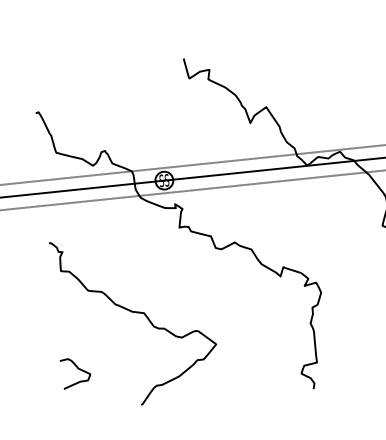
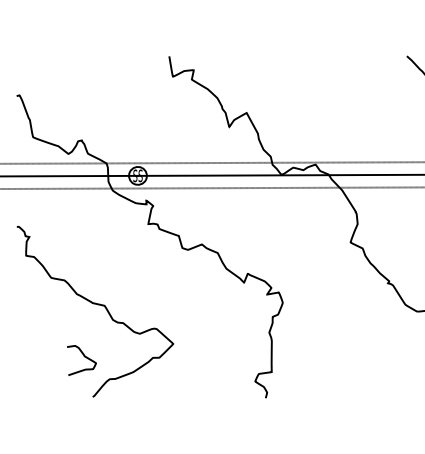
curve: (78, 369) -> (84, 357), moved

